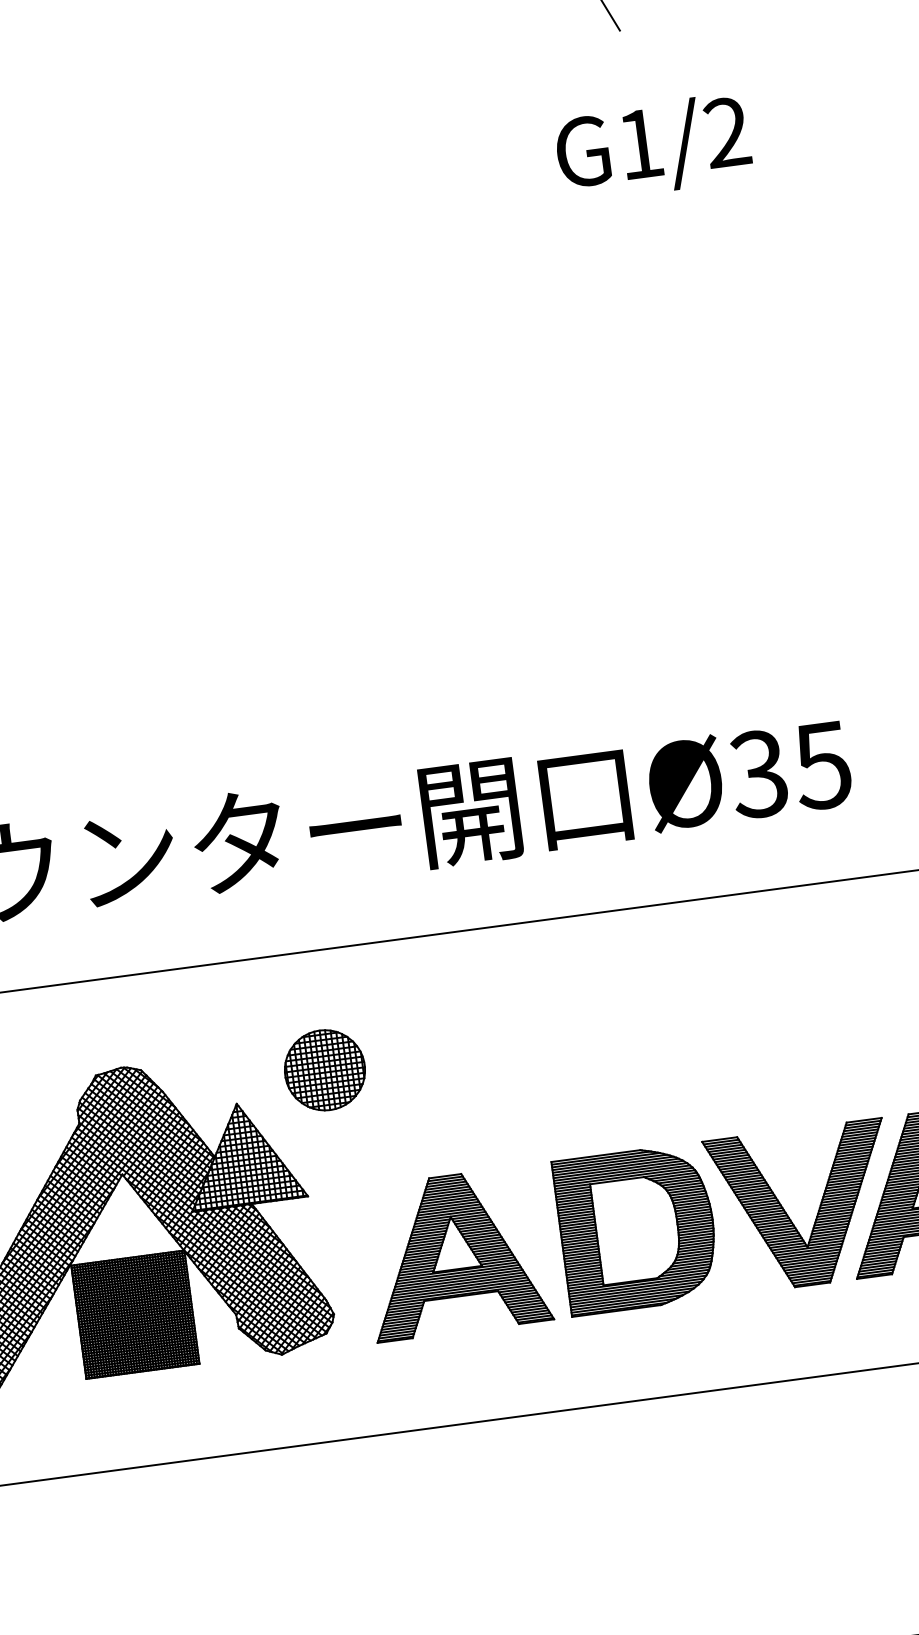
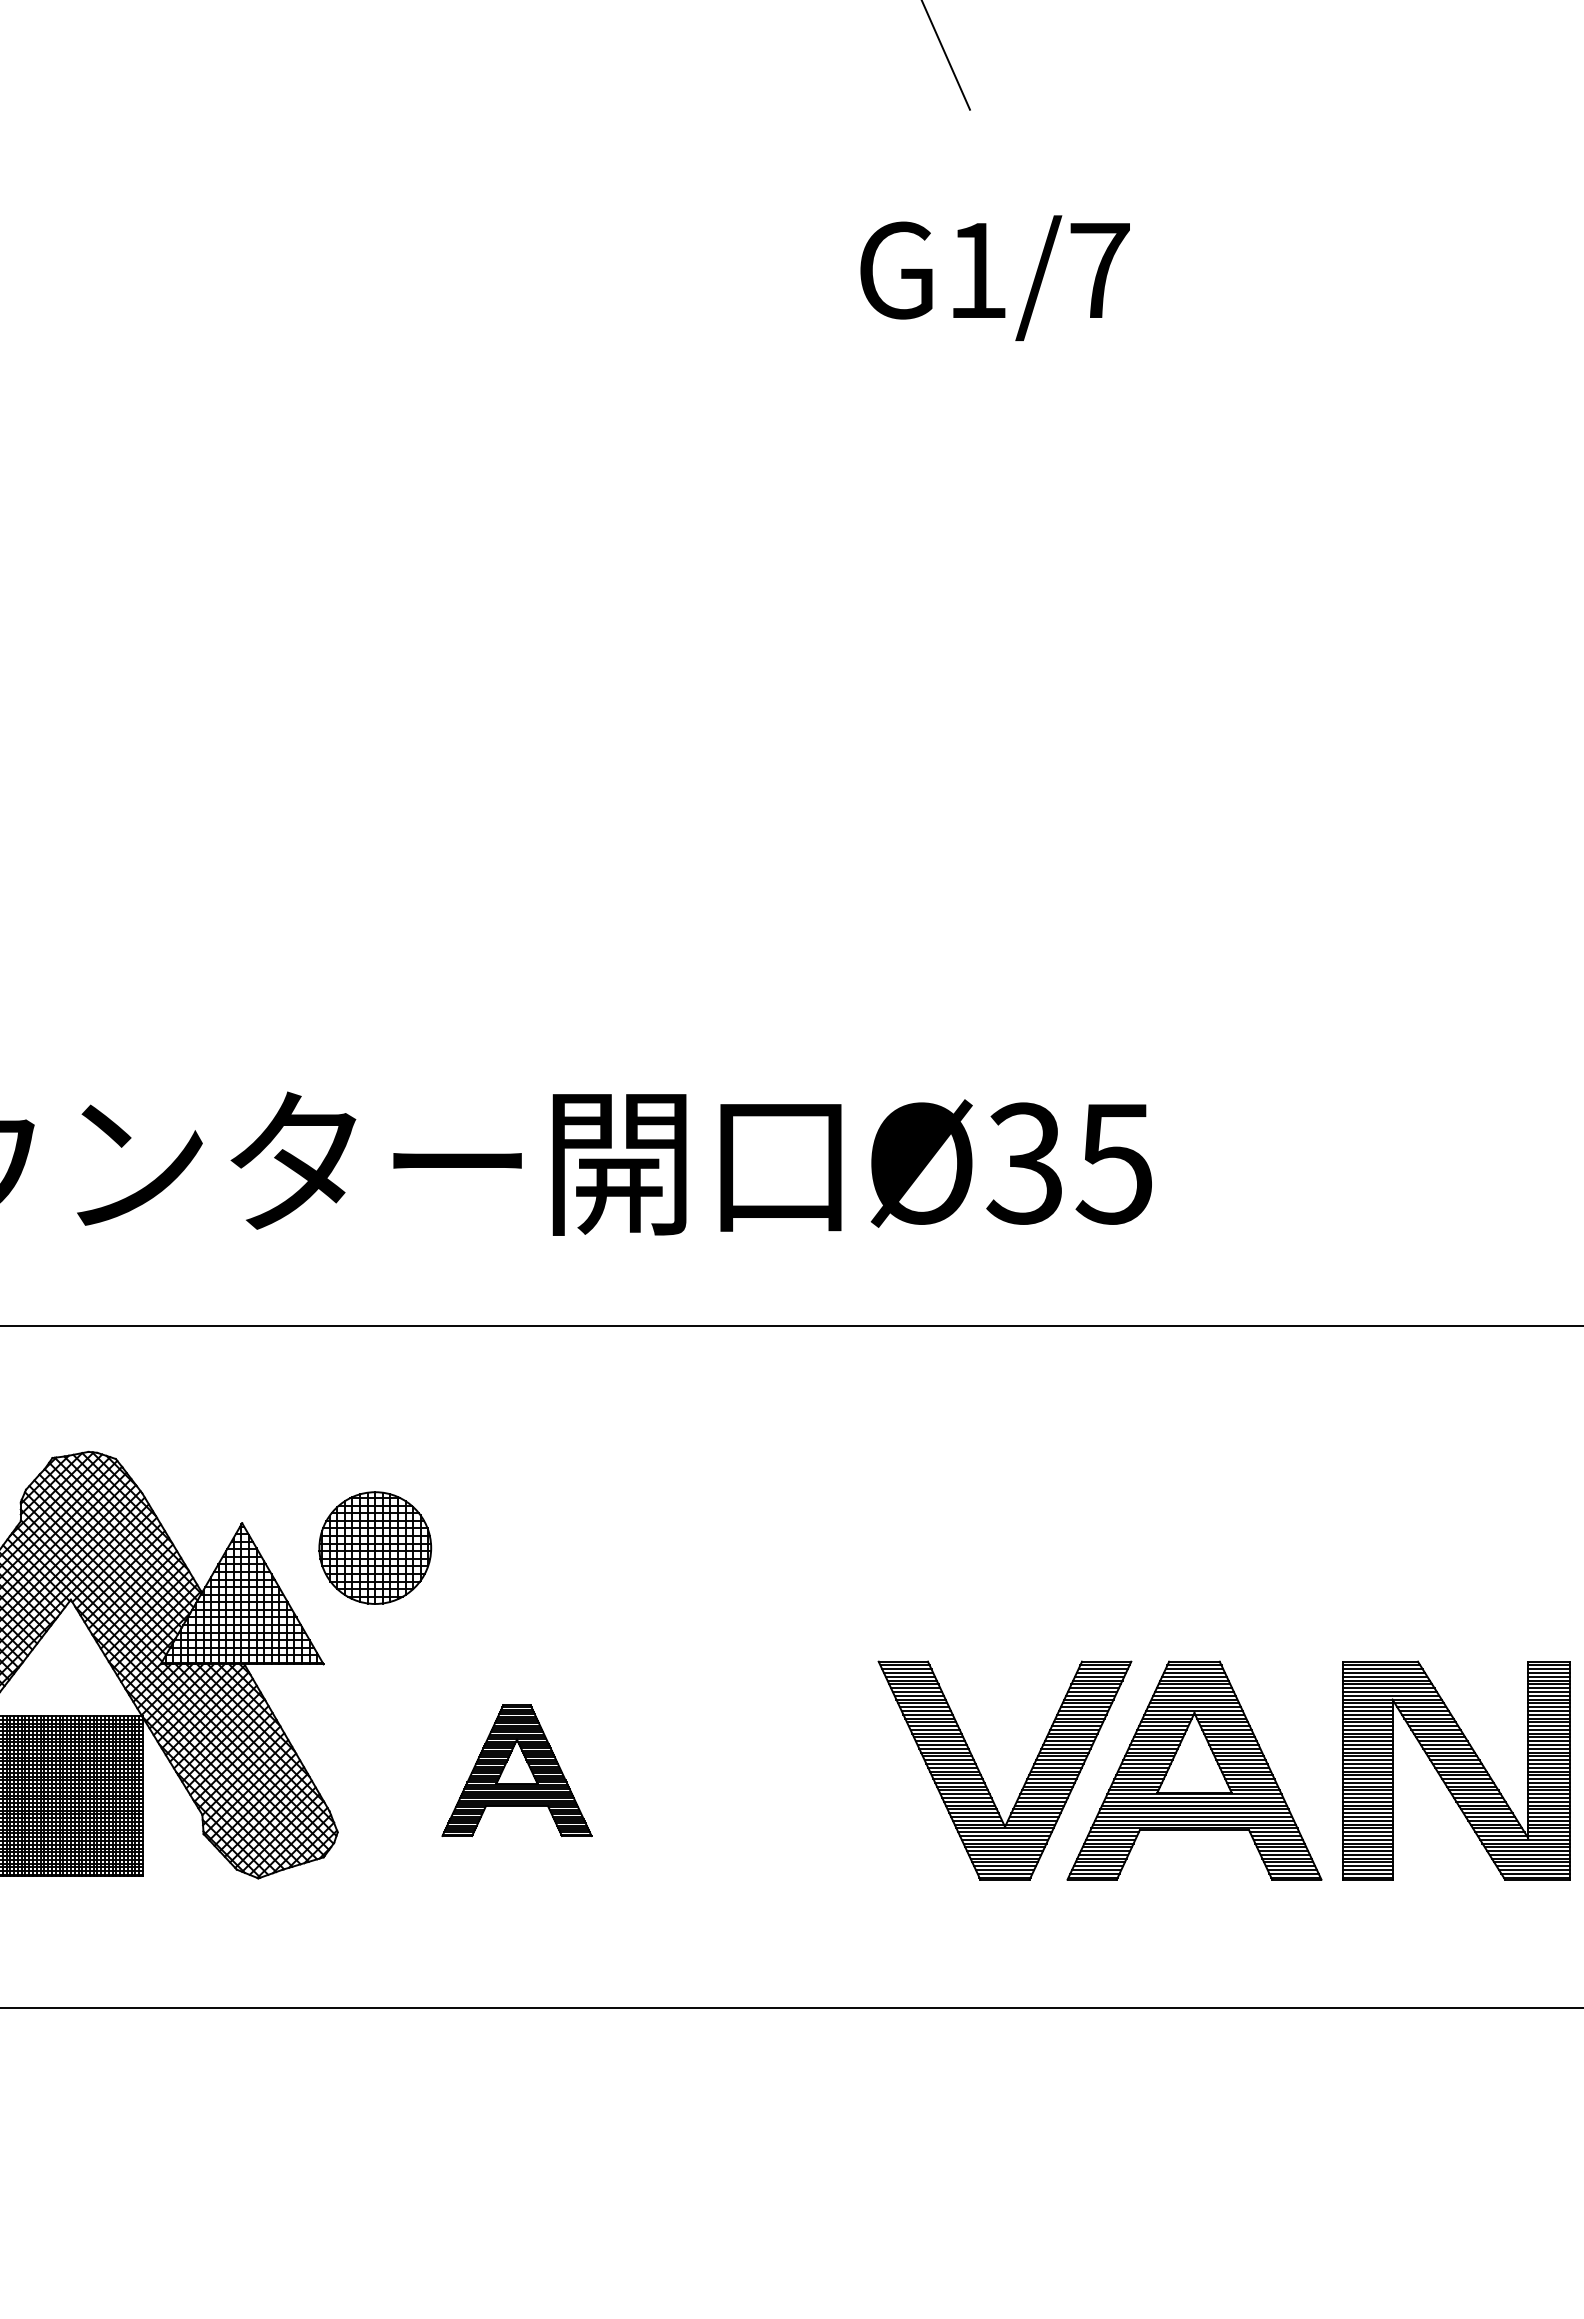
text: (727, 131) -> (1099, 269), G1/2 -> G1/7
part: (325, 1069) -> (375, 1547), moved
part: (637, 1229) -> (772, 1770), removed
part: (455, 1253) -> (516, 1770), size x0.6

